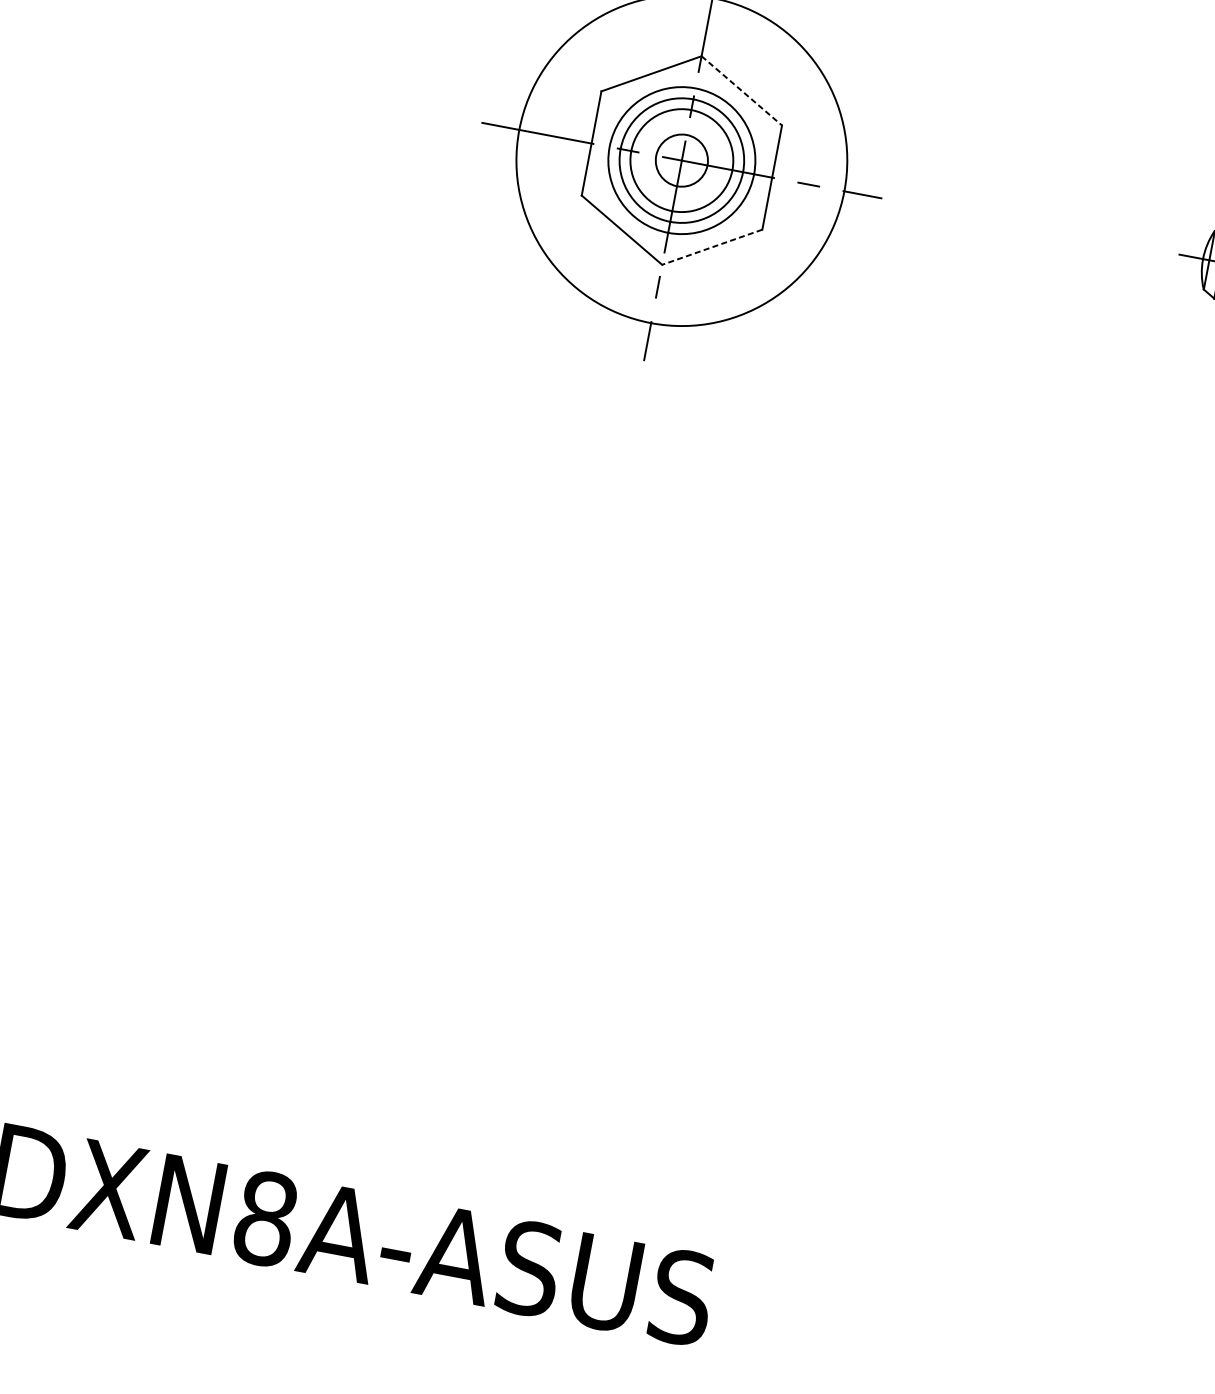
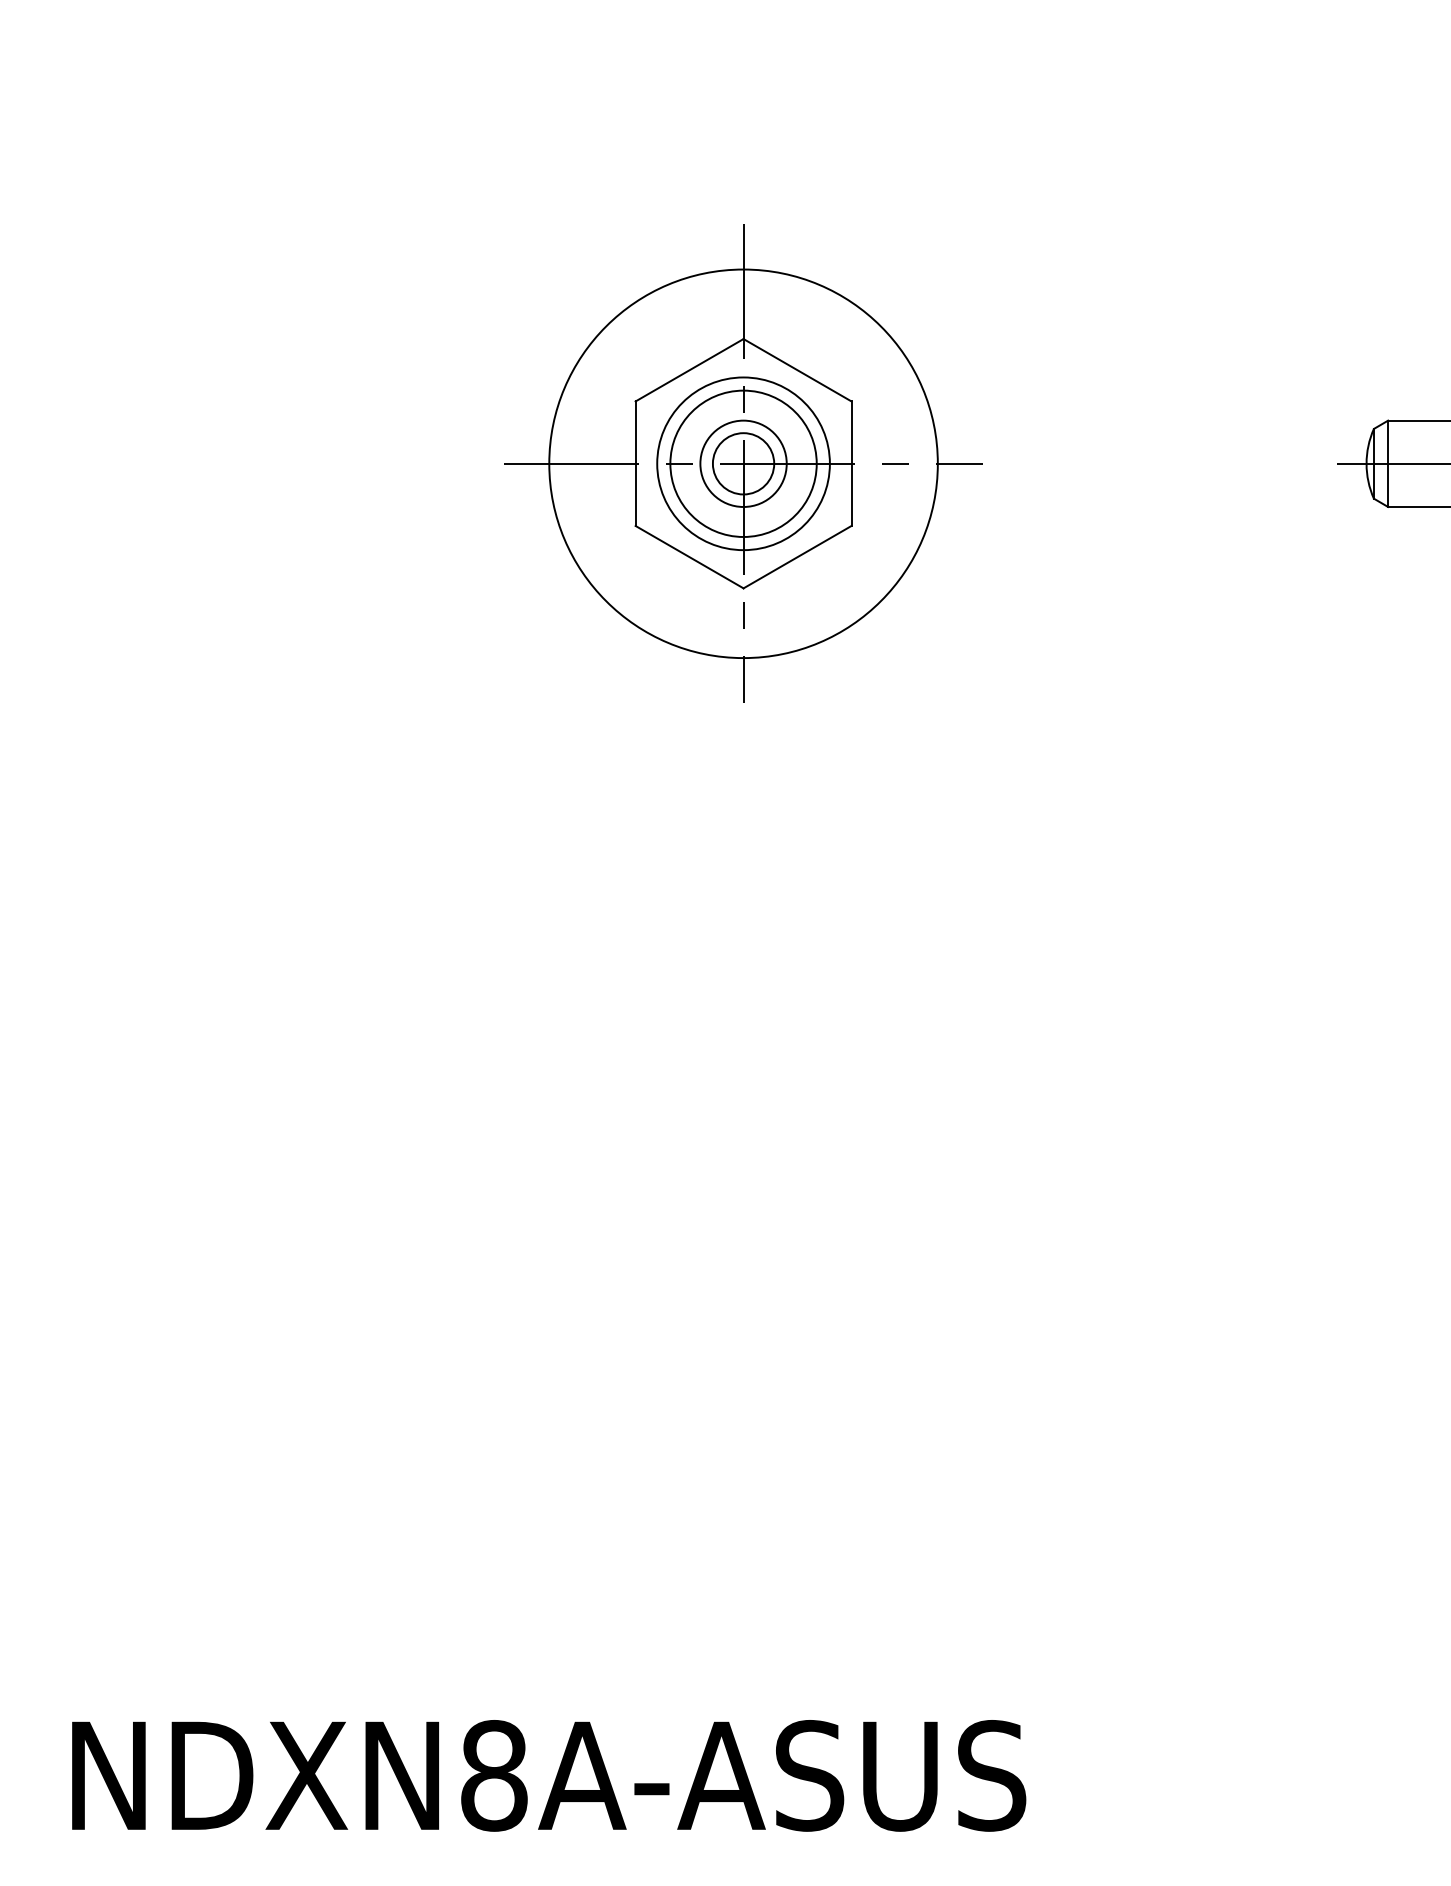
line: (741, 91) -> (797, 370), dashed -> solid
circle: (681, 160) -> (743, 463), size x0.71
line: (712, 247) -> (797, 557), dashed -> solid

